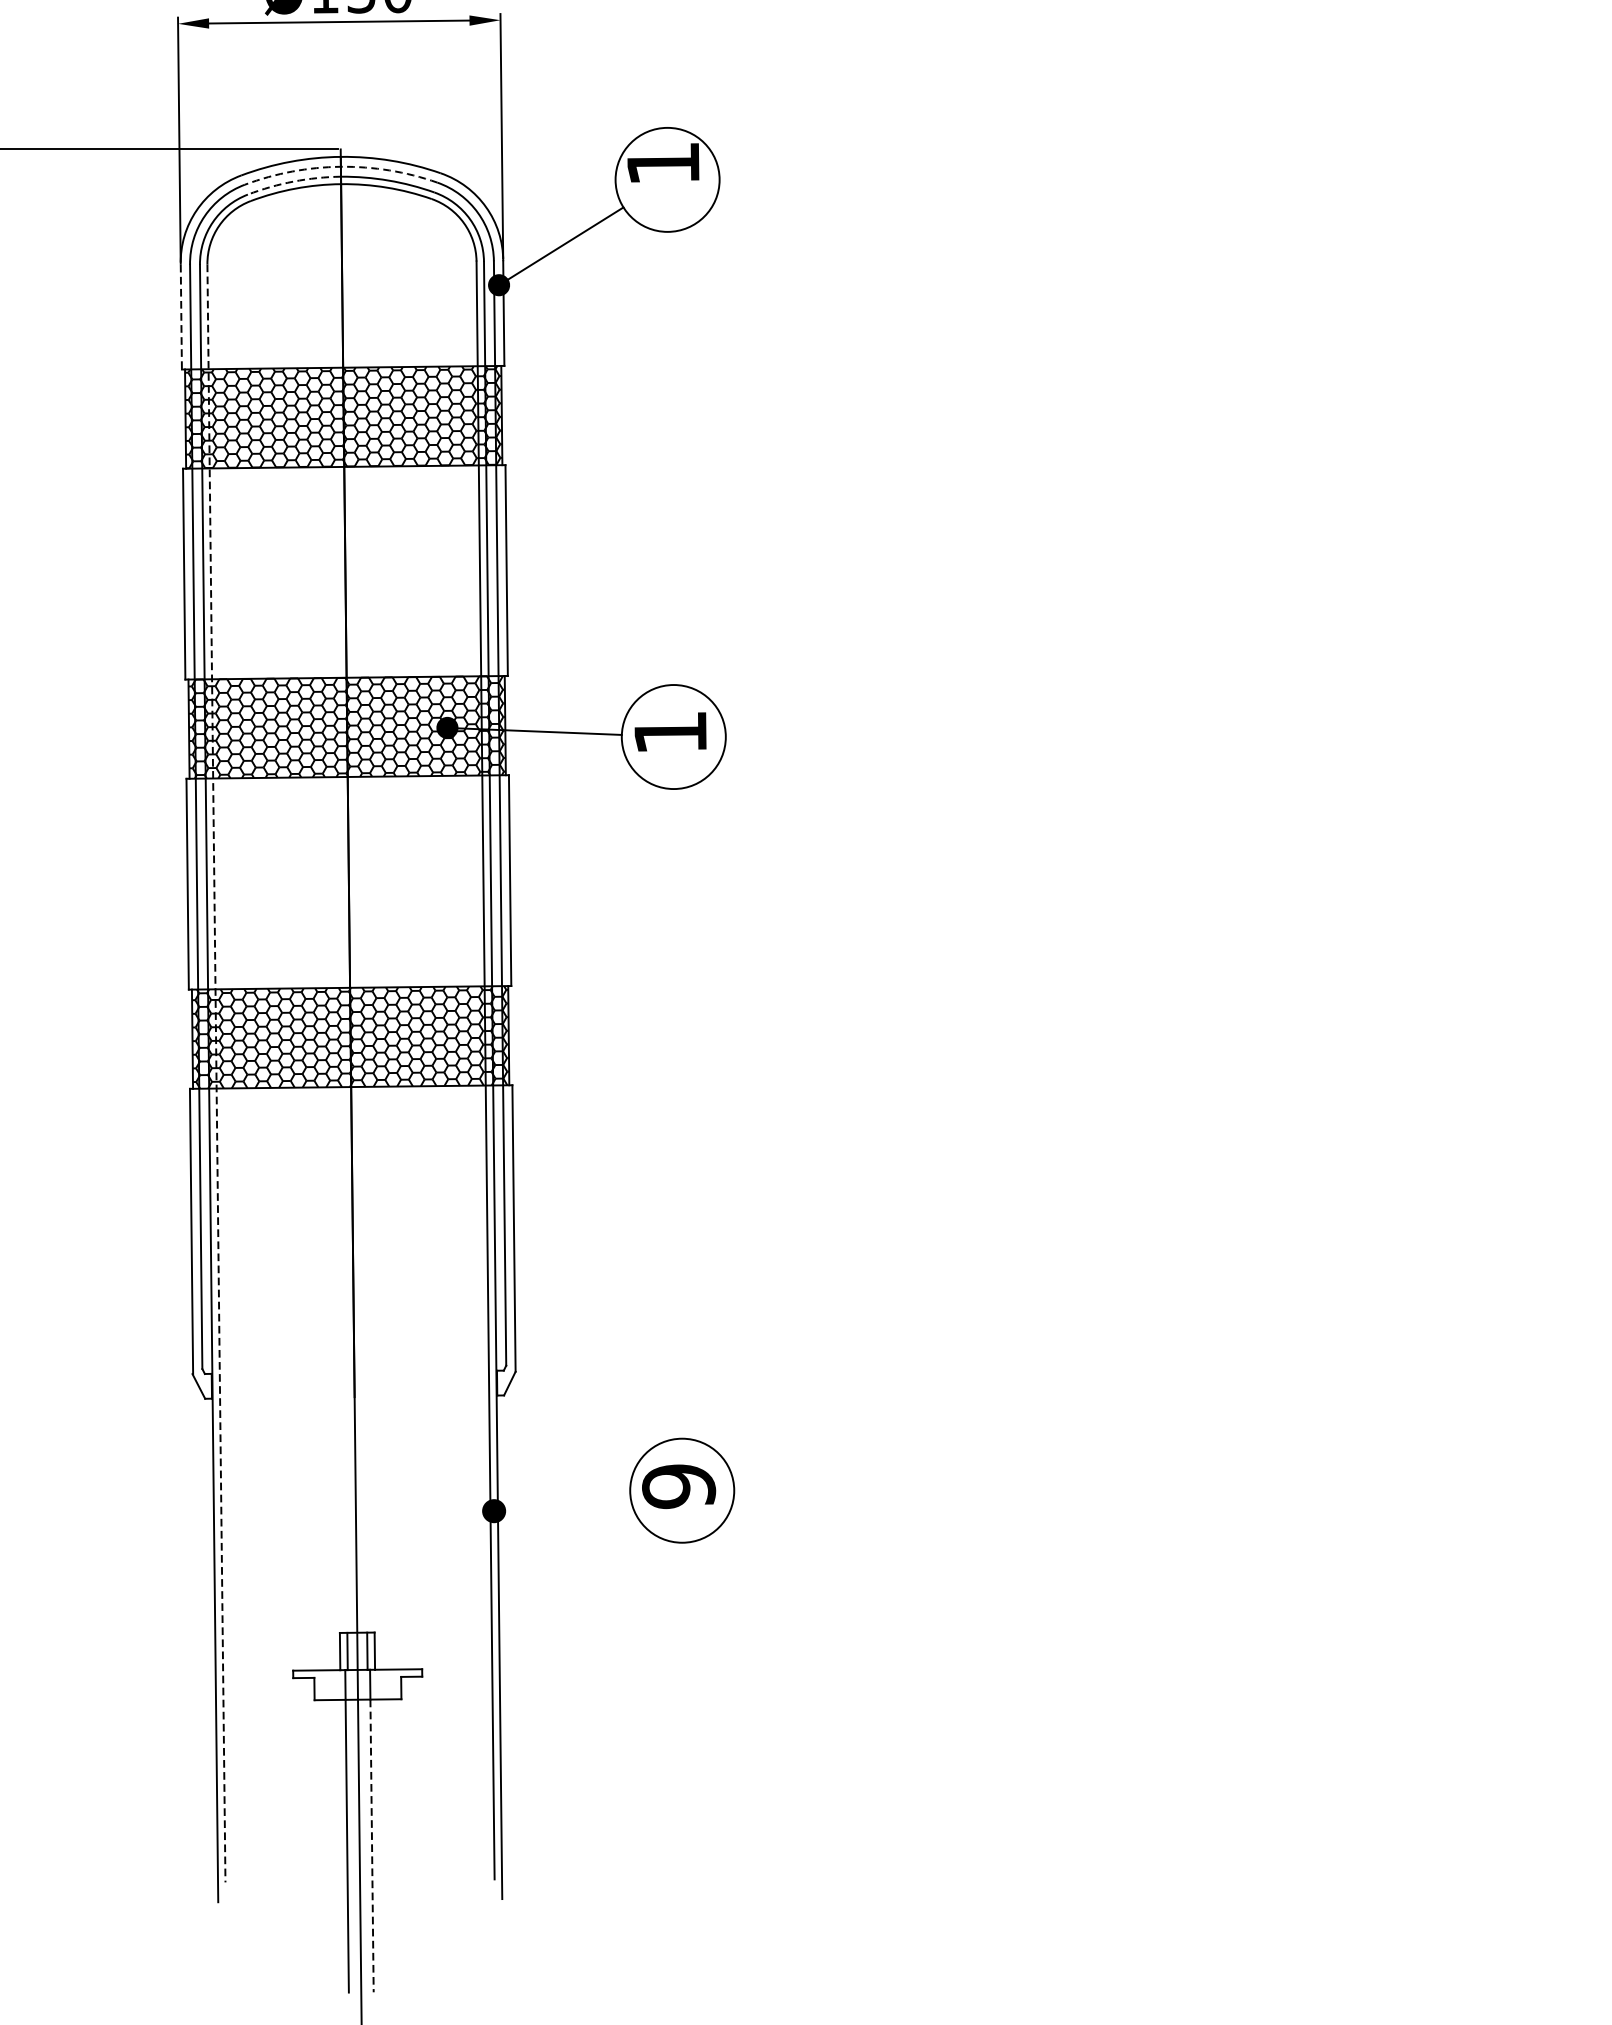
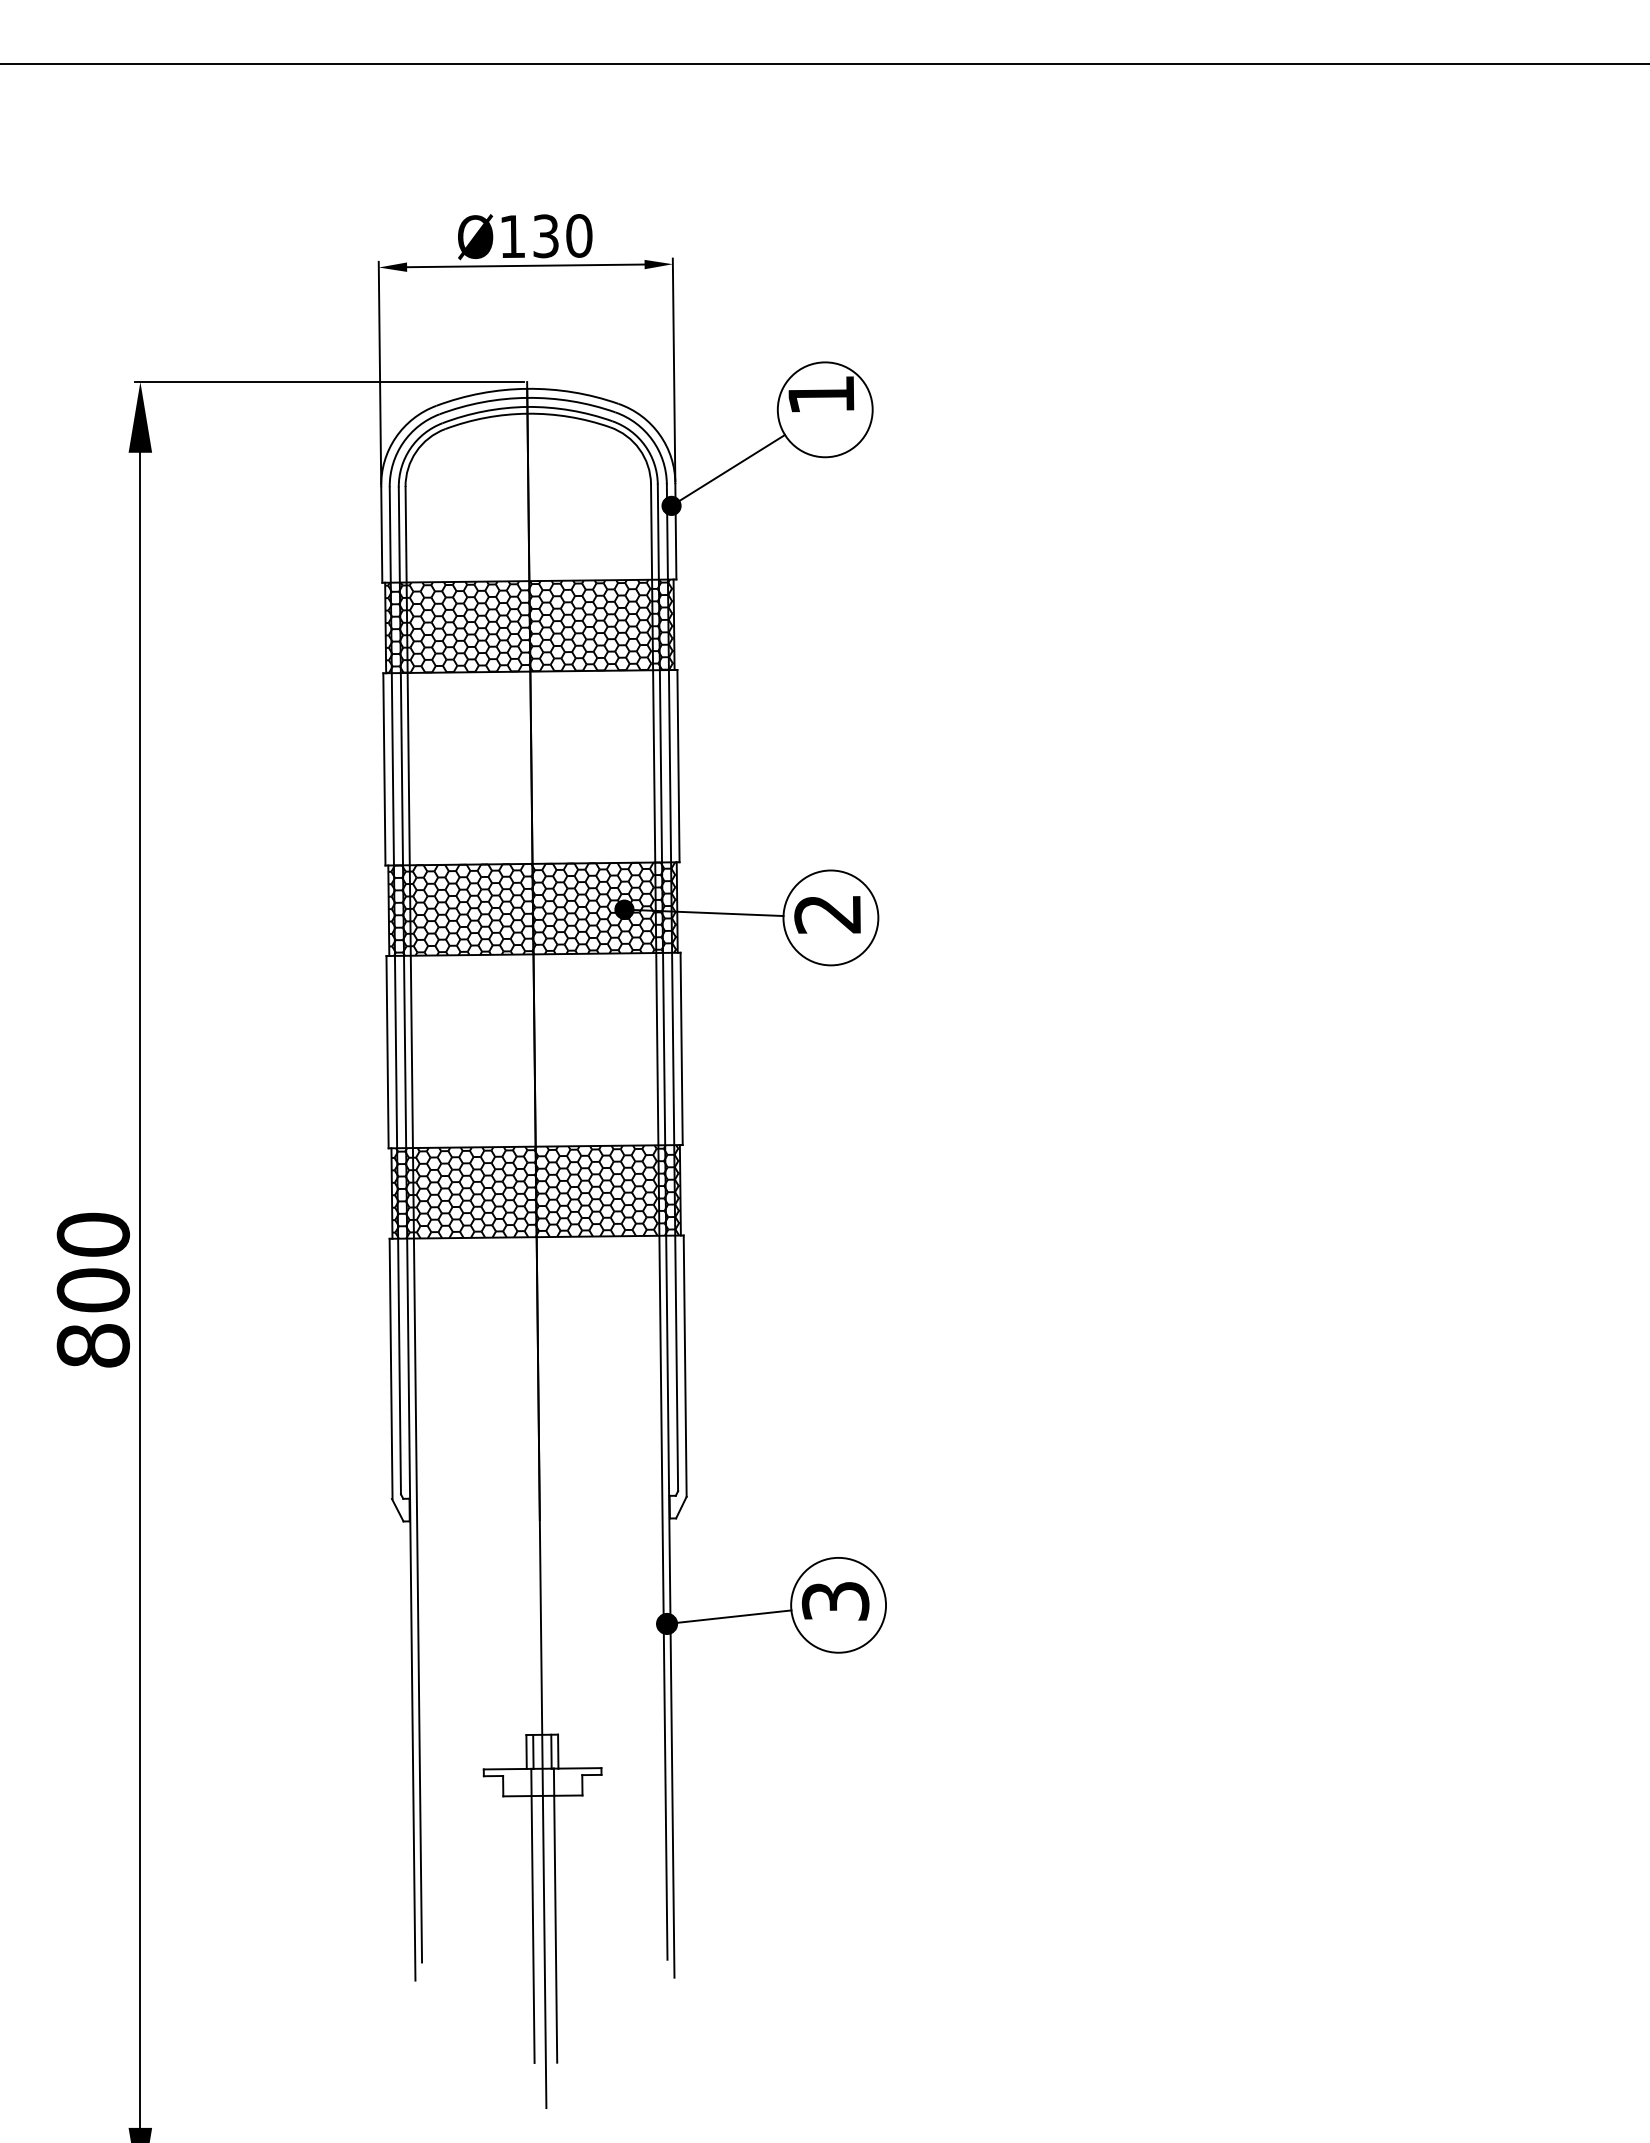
arc: (341, 166) -> (527, 397), dashed -> solid
arc: (293, 181) -> (484, 411), dashed -> solid
line: (181, 317) -> (381, 535), dashed -> solid
text: (670, 733) -> (827, 914), 1 -> 2
line: (216, 1073) -> (413, 1224), dashed -> solid
text: (678, 1486) -> (835, 1601), 9 -> 3
line: (562, 1502) -> (729, 1616), added
line: (371, 1846) -> (555, 1929), dashed -> solid

